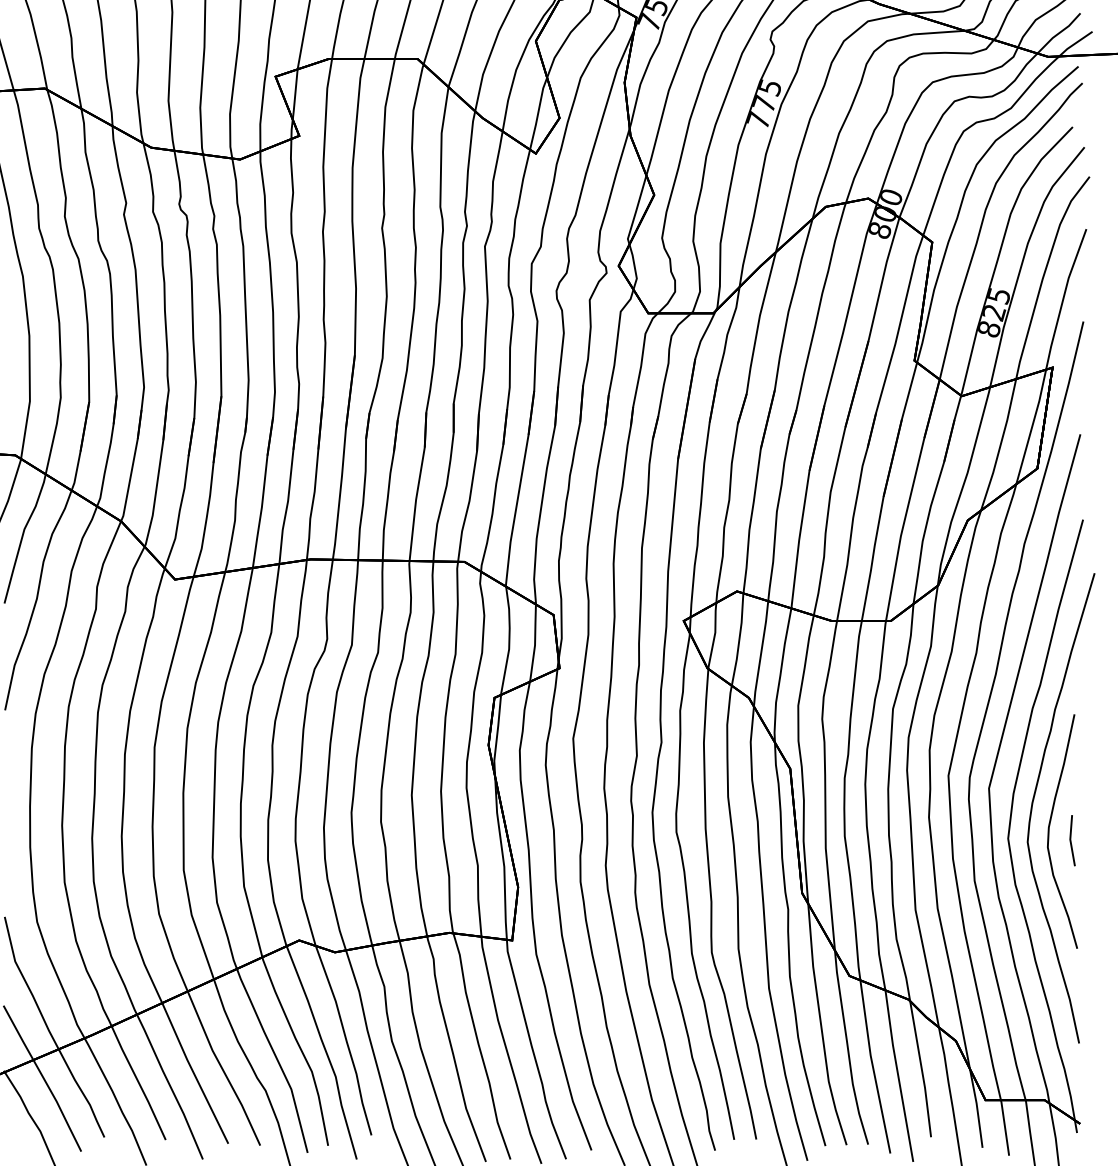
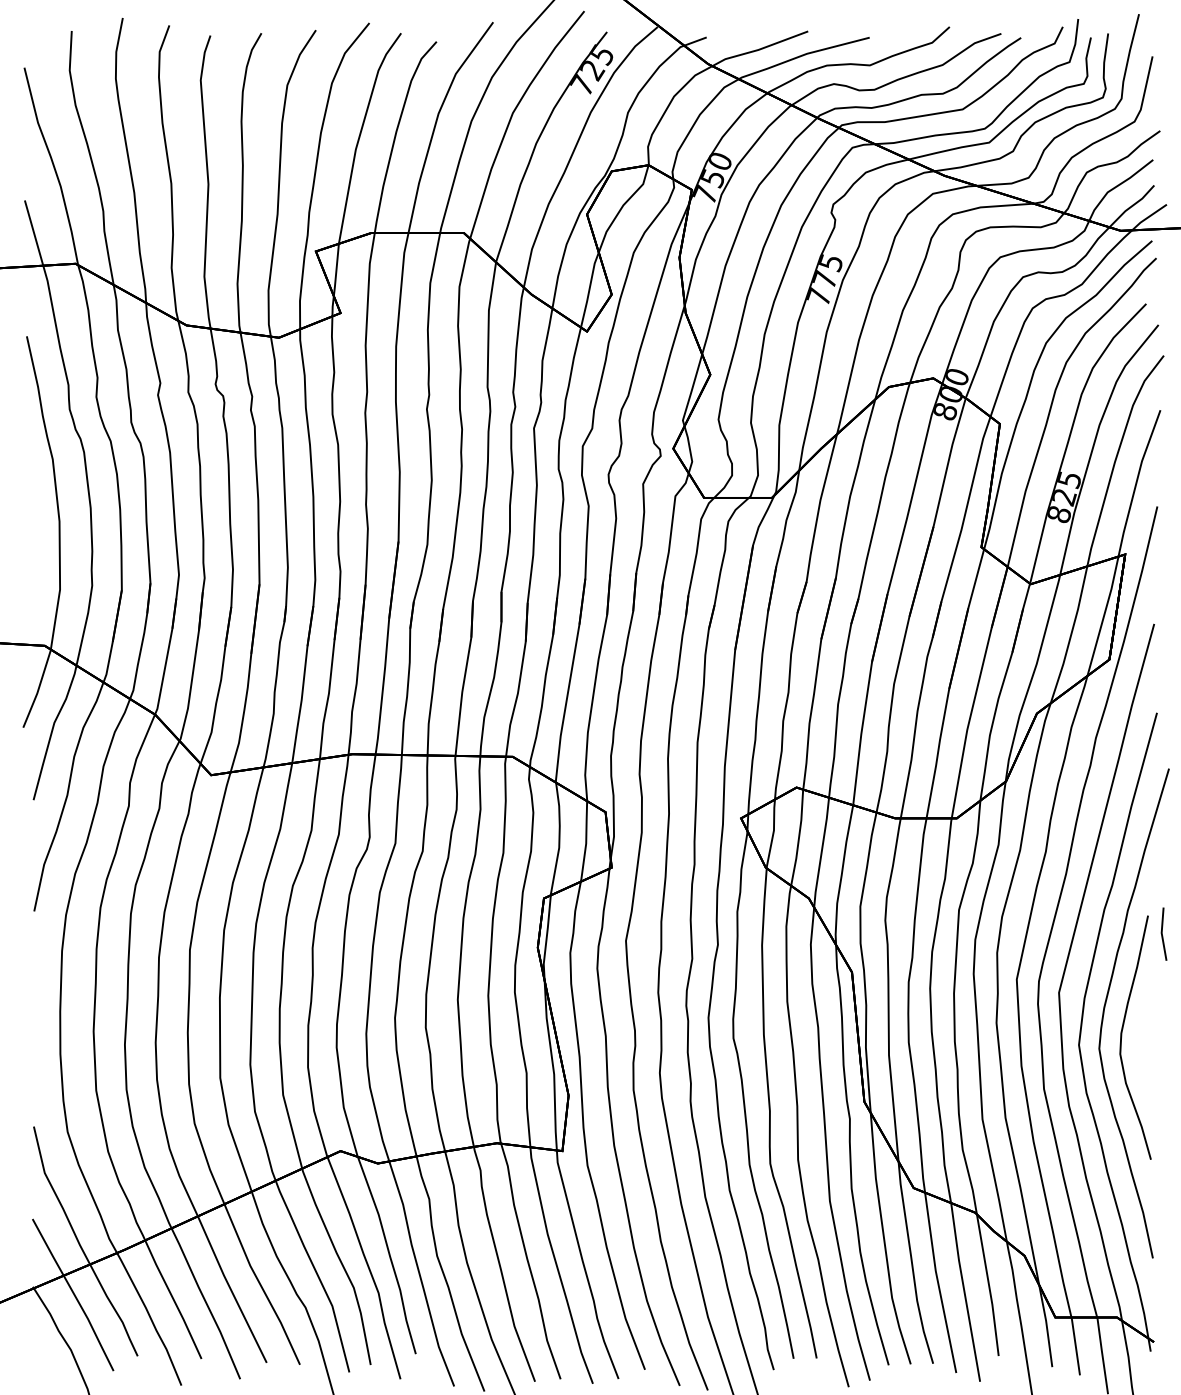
line: (1071, 840) -> (1162, 933), moved

